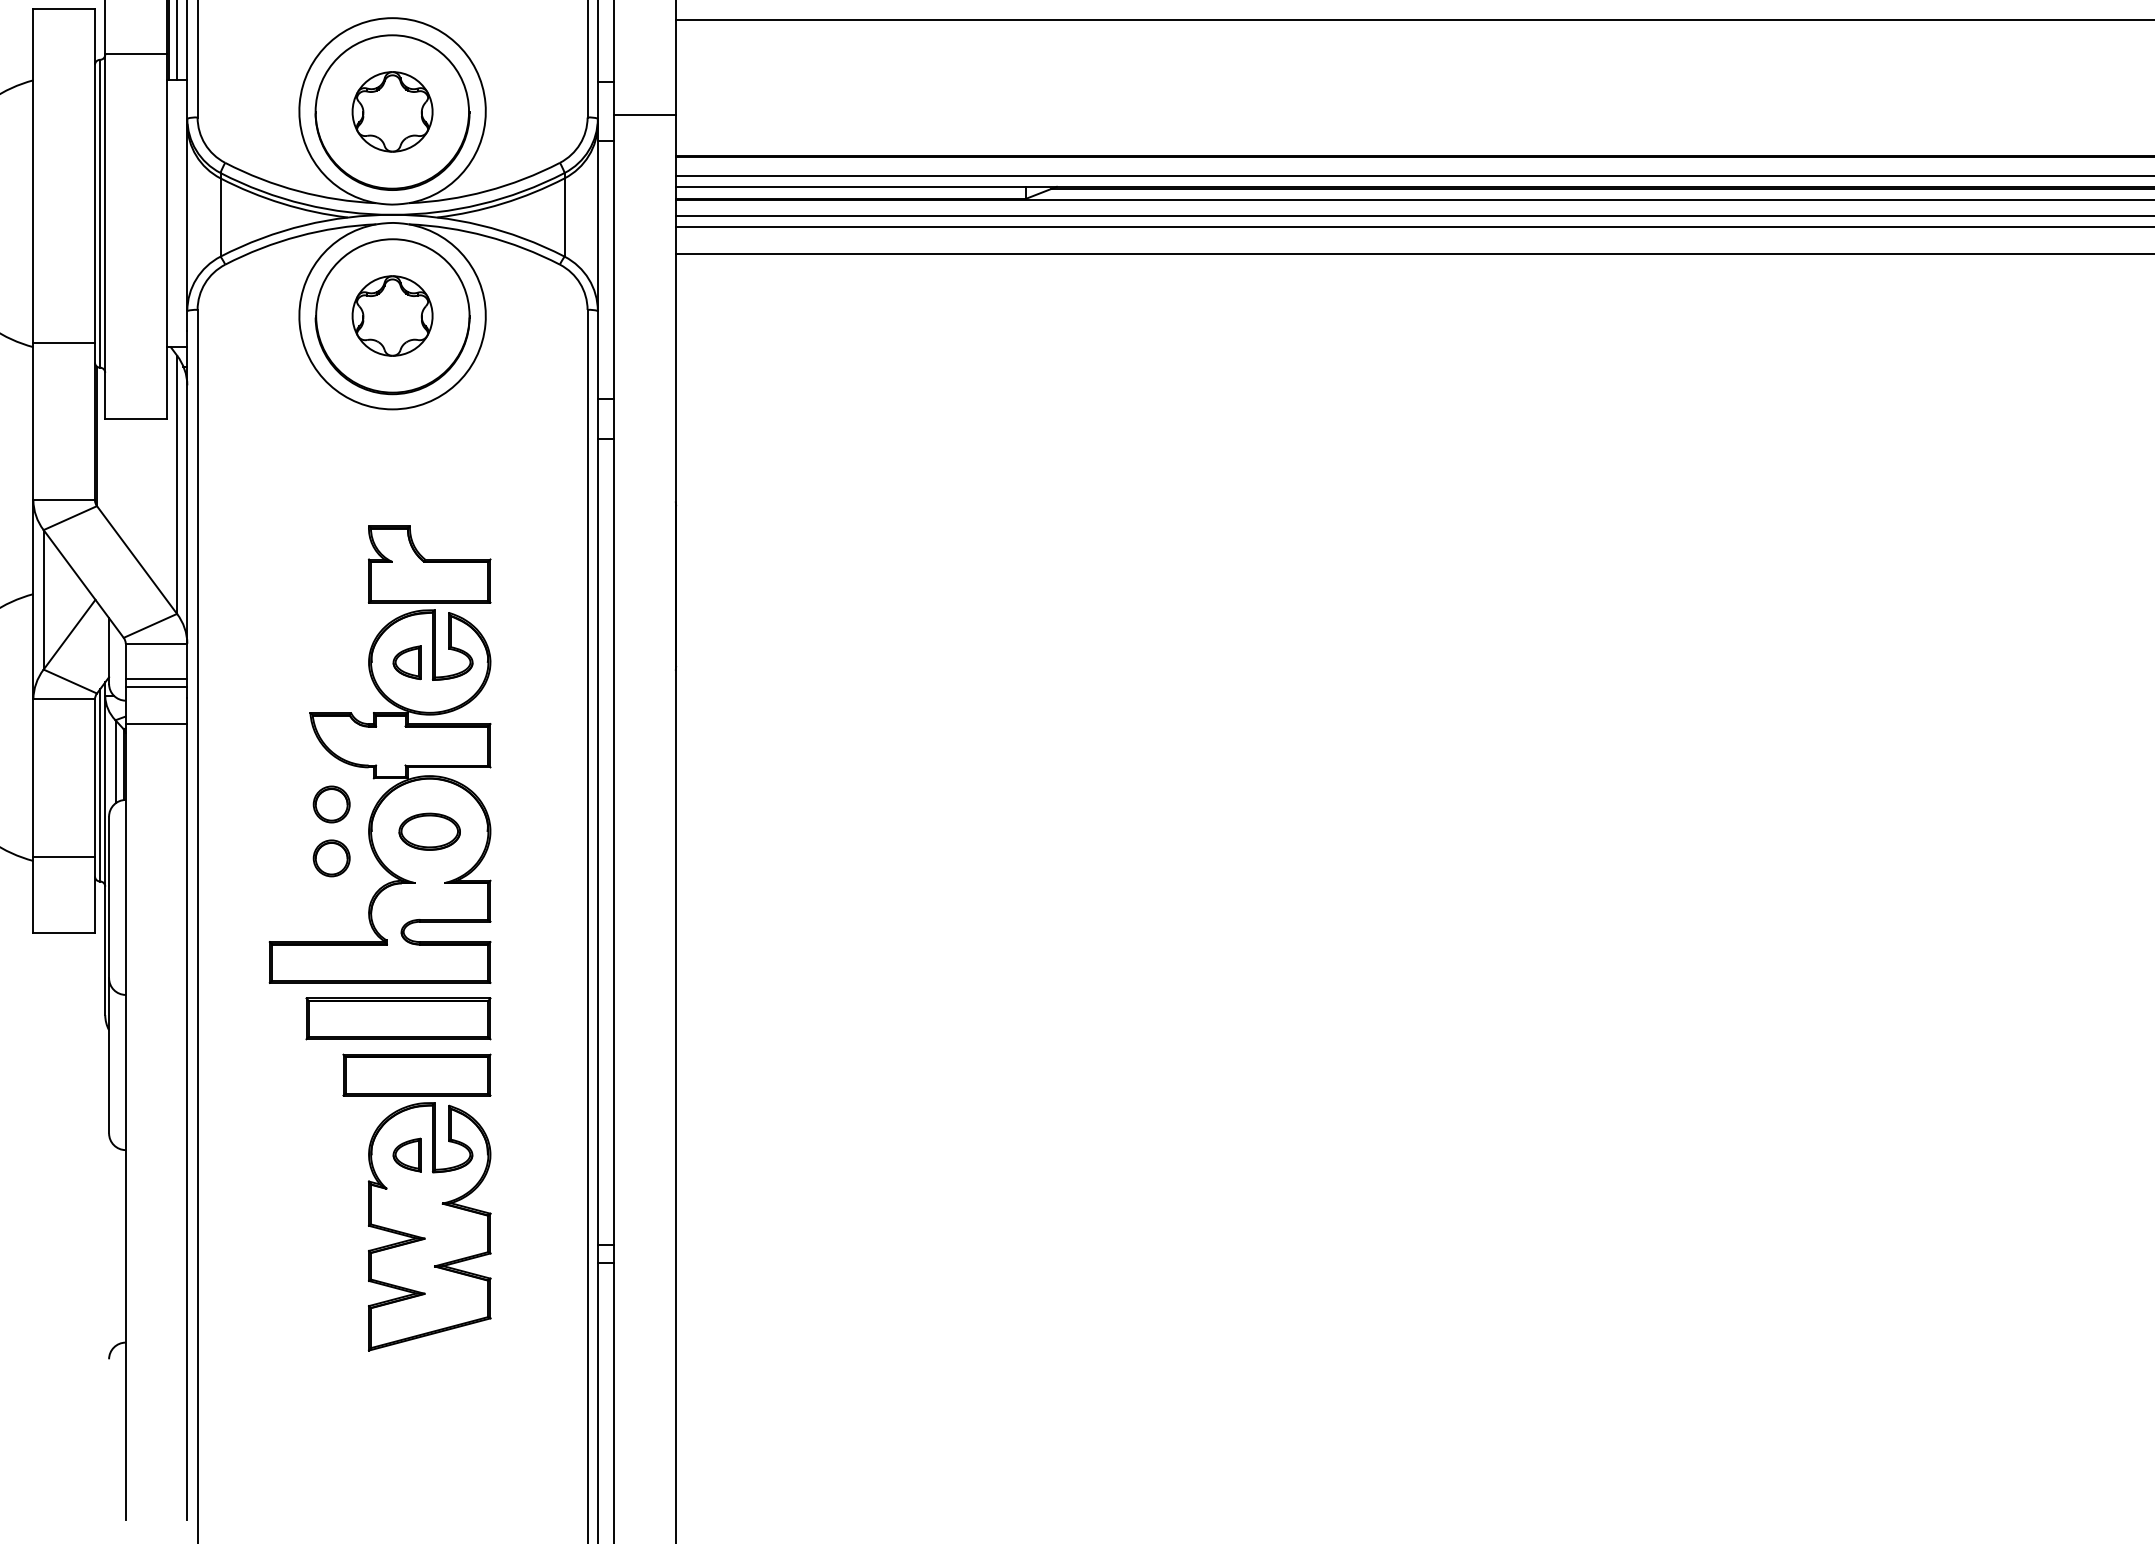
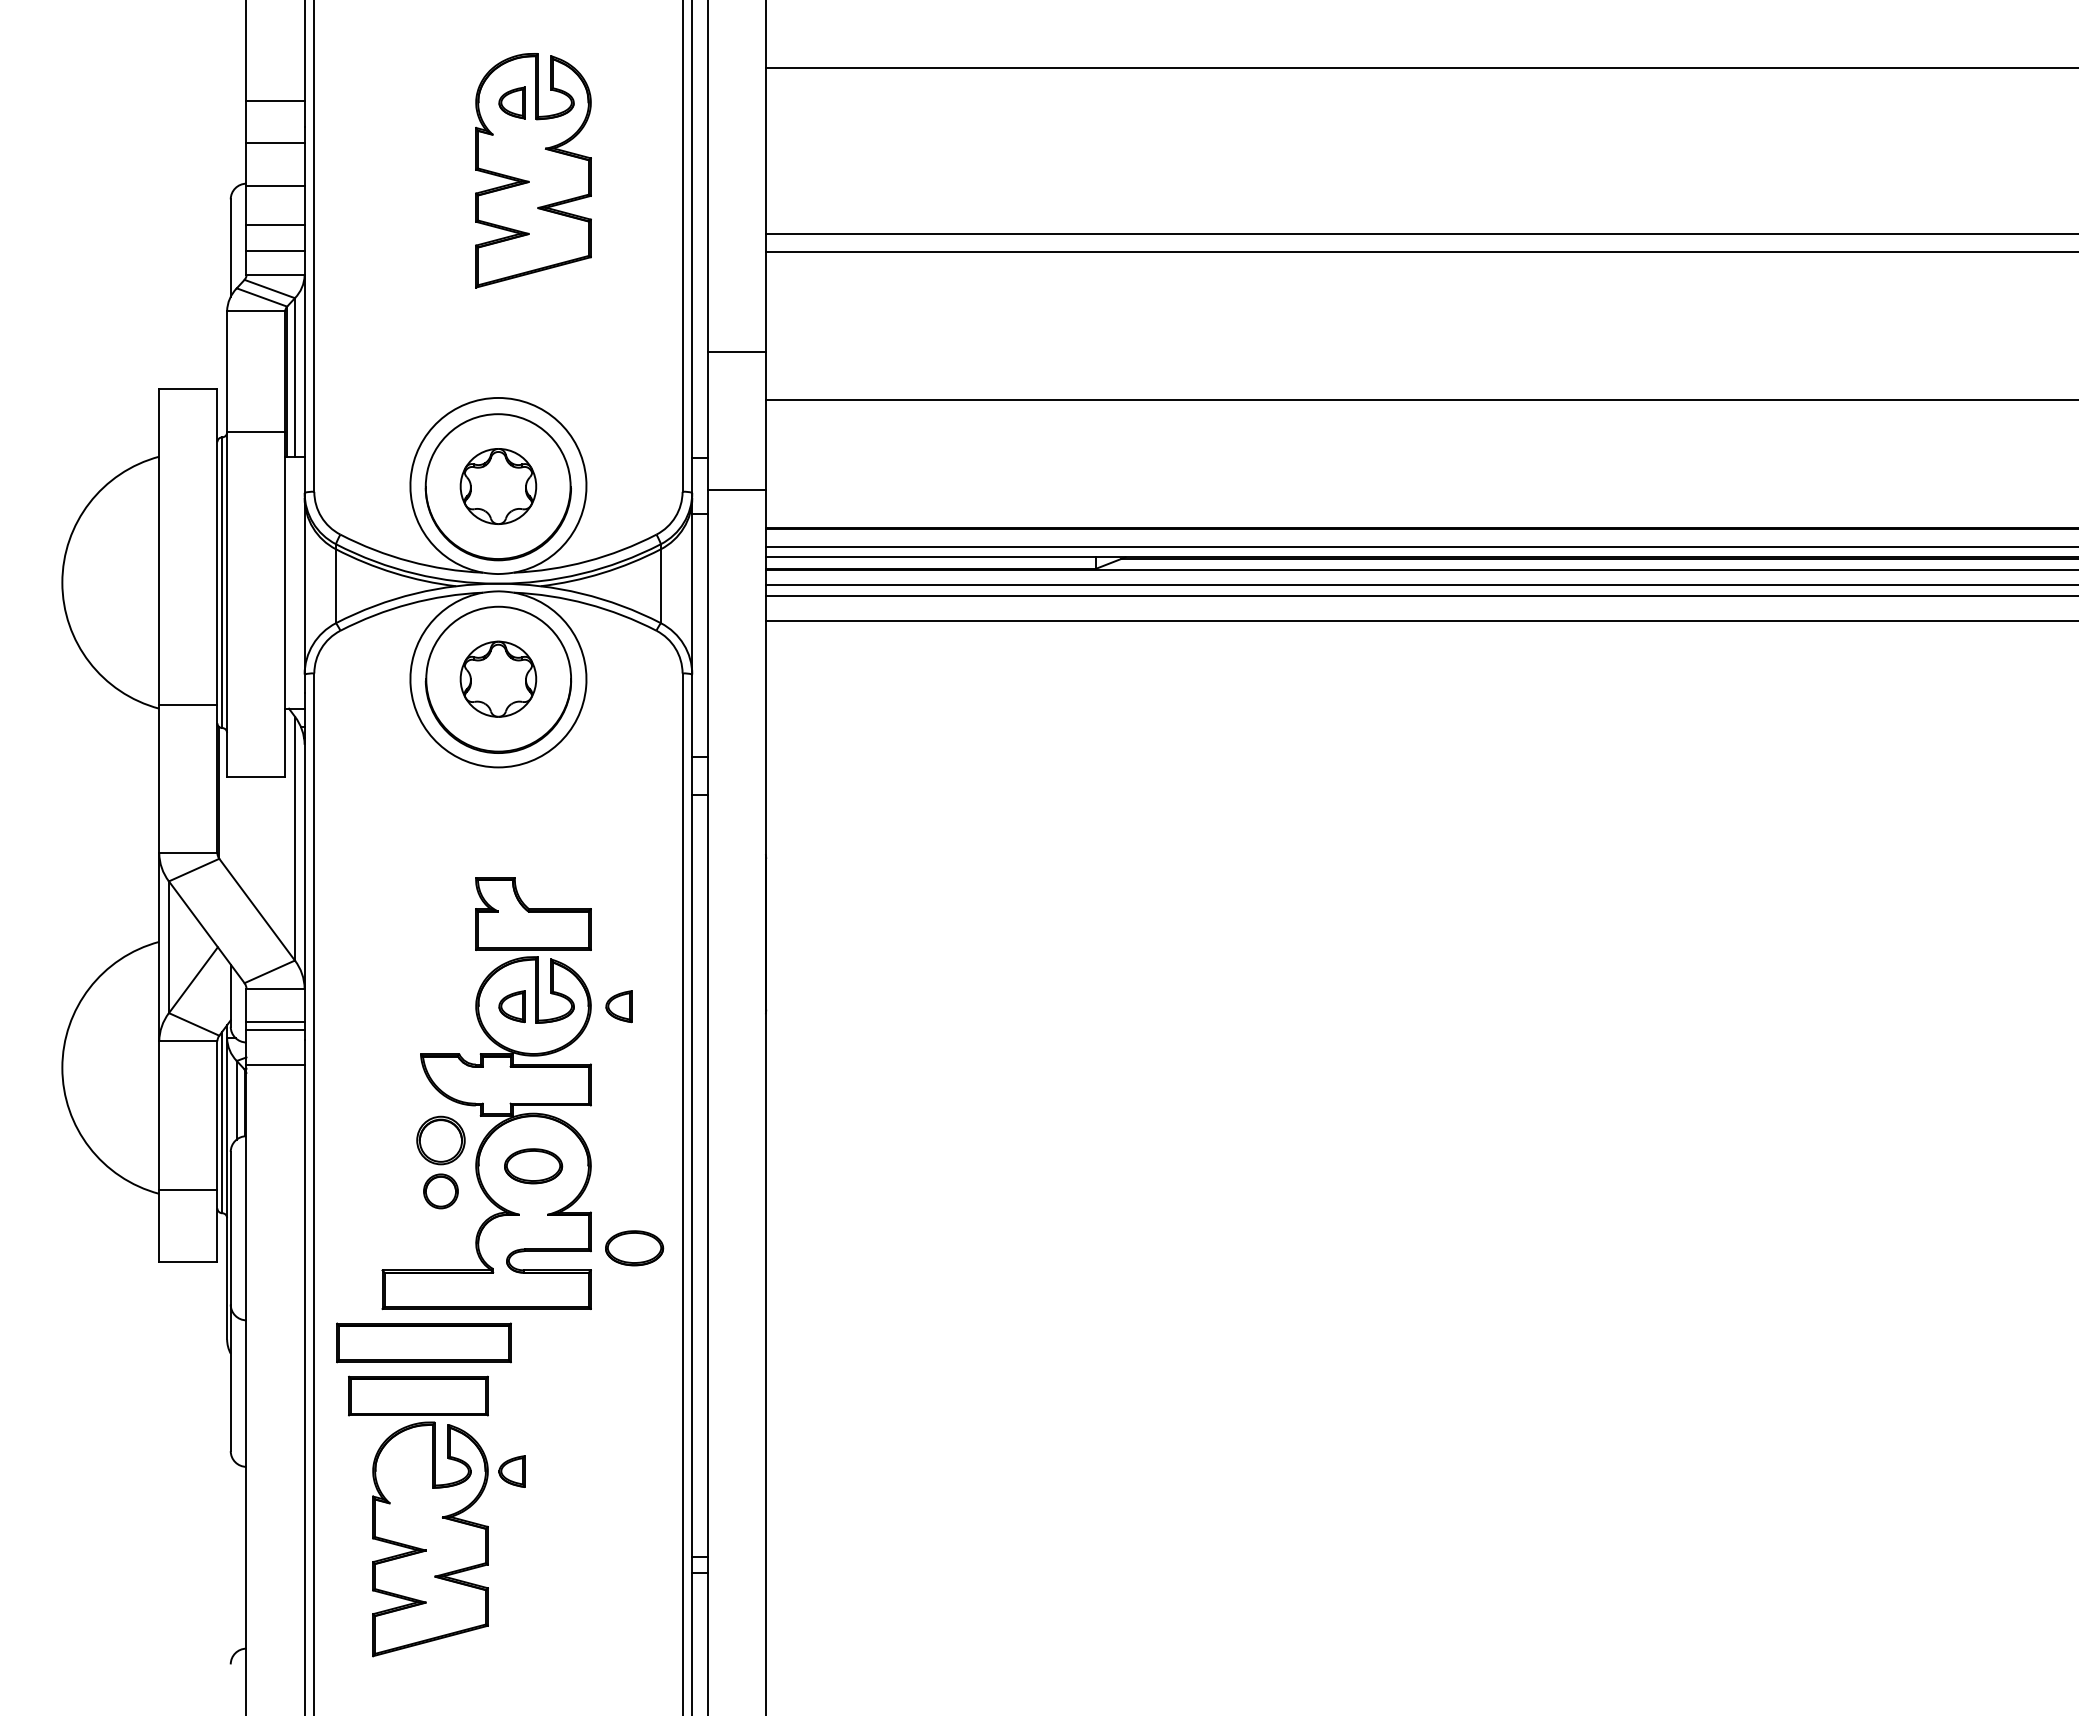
part: (519, 662) -> (618, 1006), added
part: (331, 804) -> (440, 1140), size x1.4
part: (536, 918) -> (634, 1248), added
part: (397, 1018) -> (423, 1342), moved
part: (417, 1202) -> (418, 1516), moved

